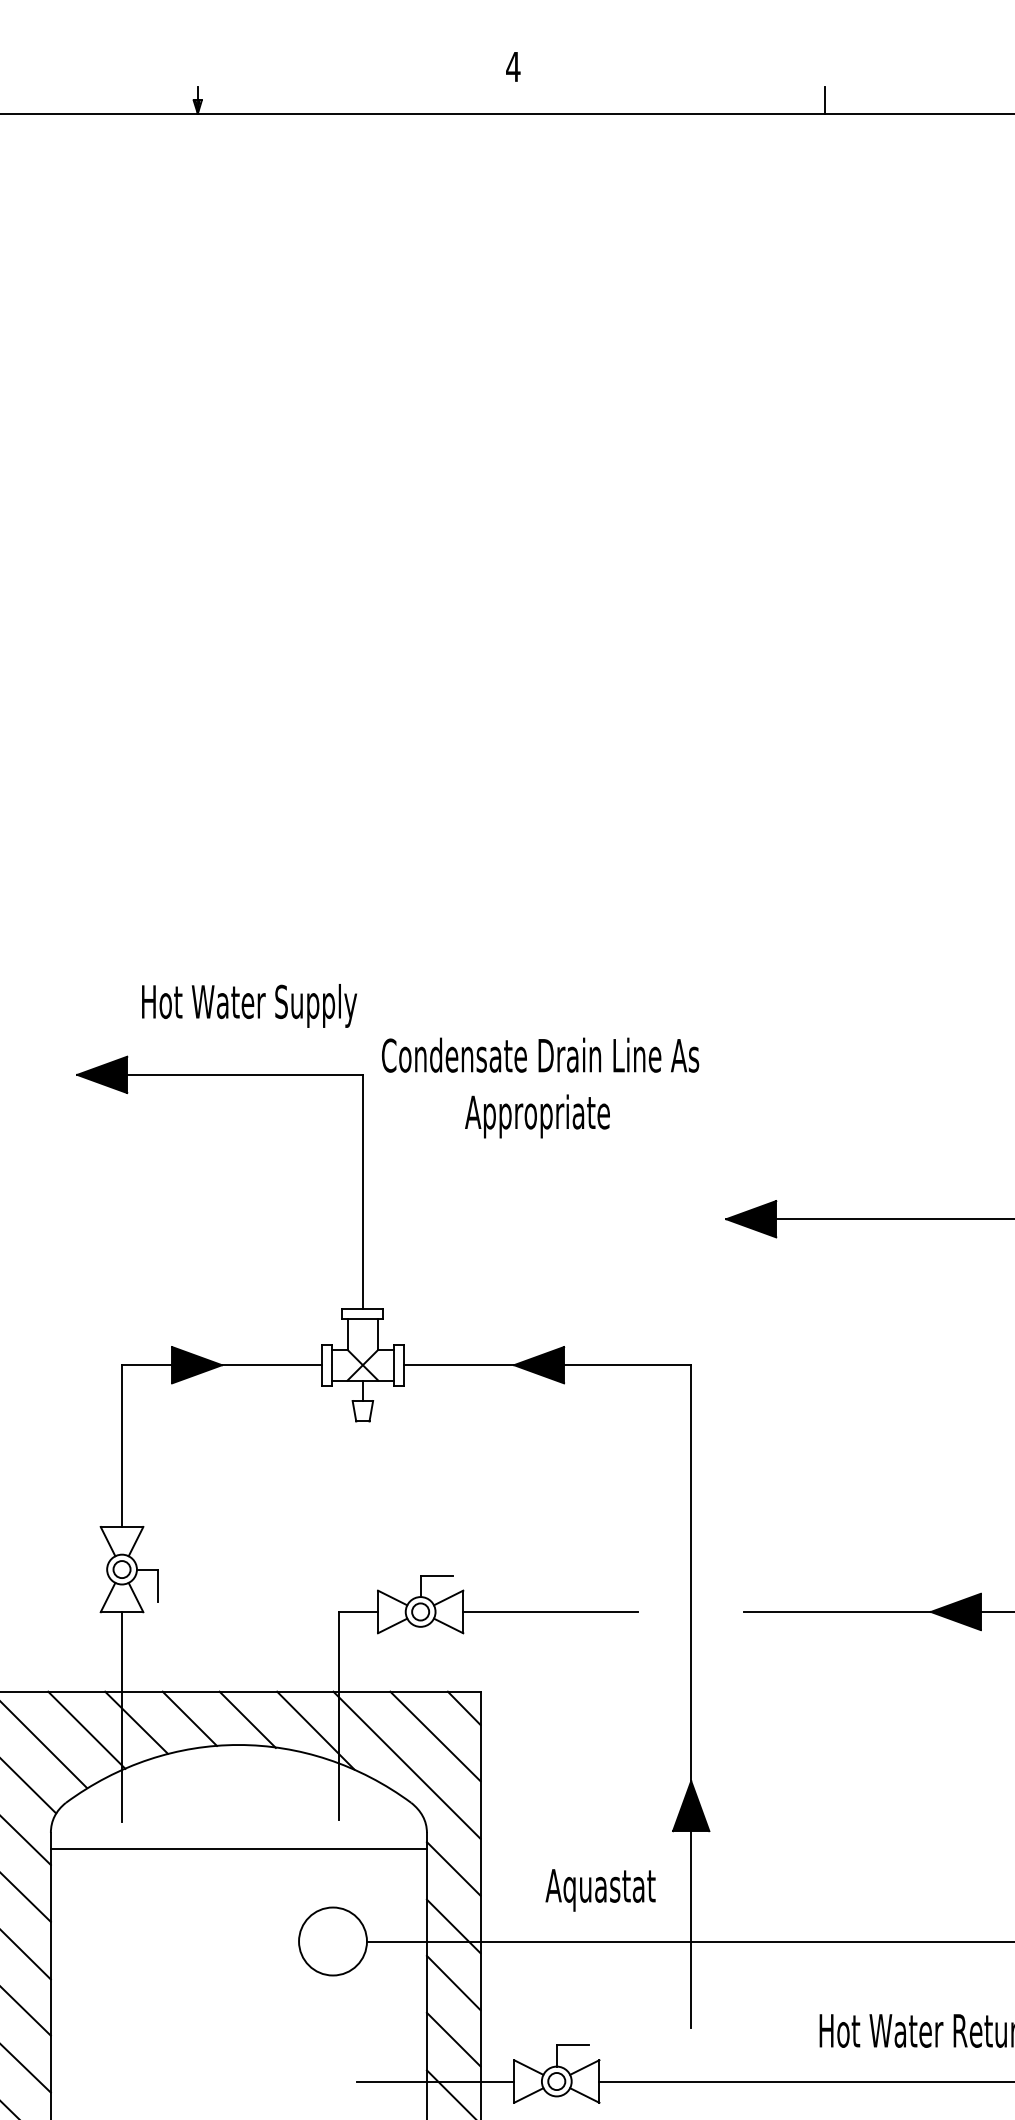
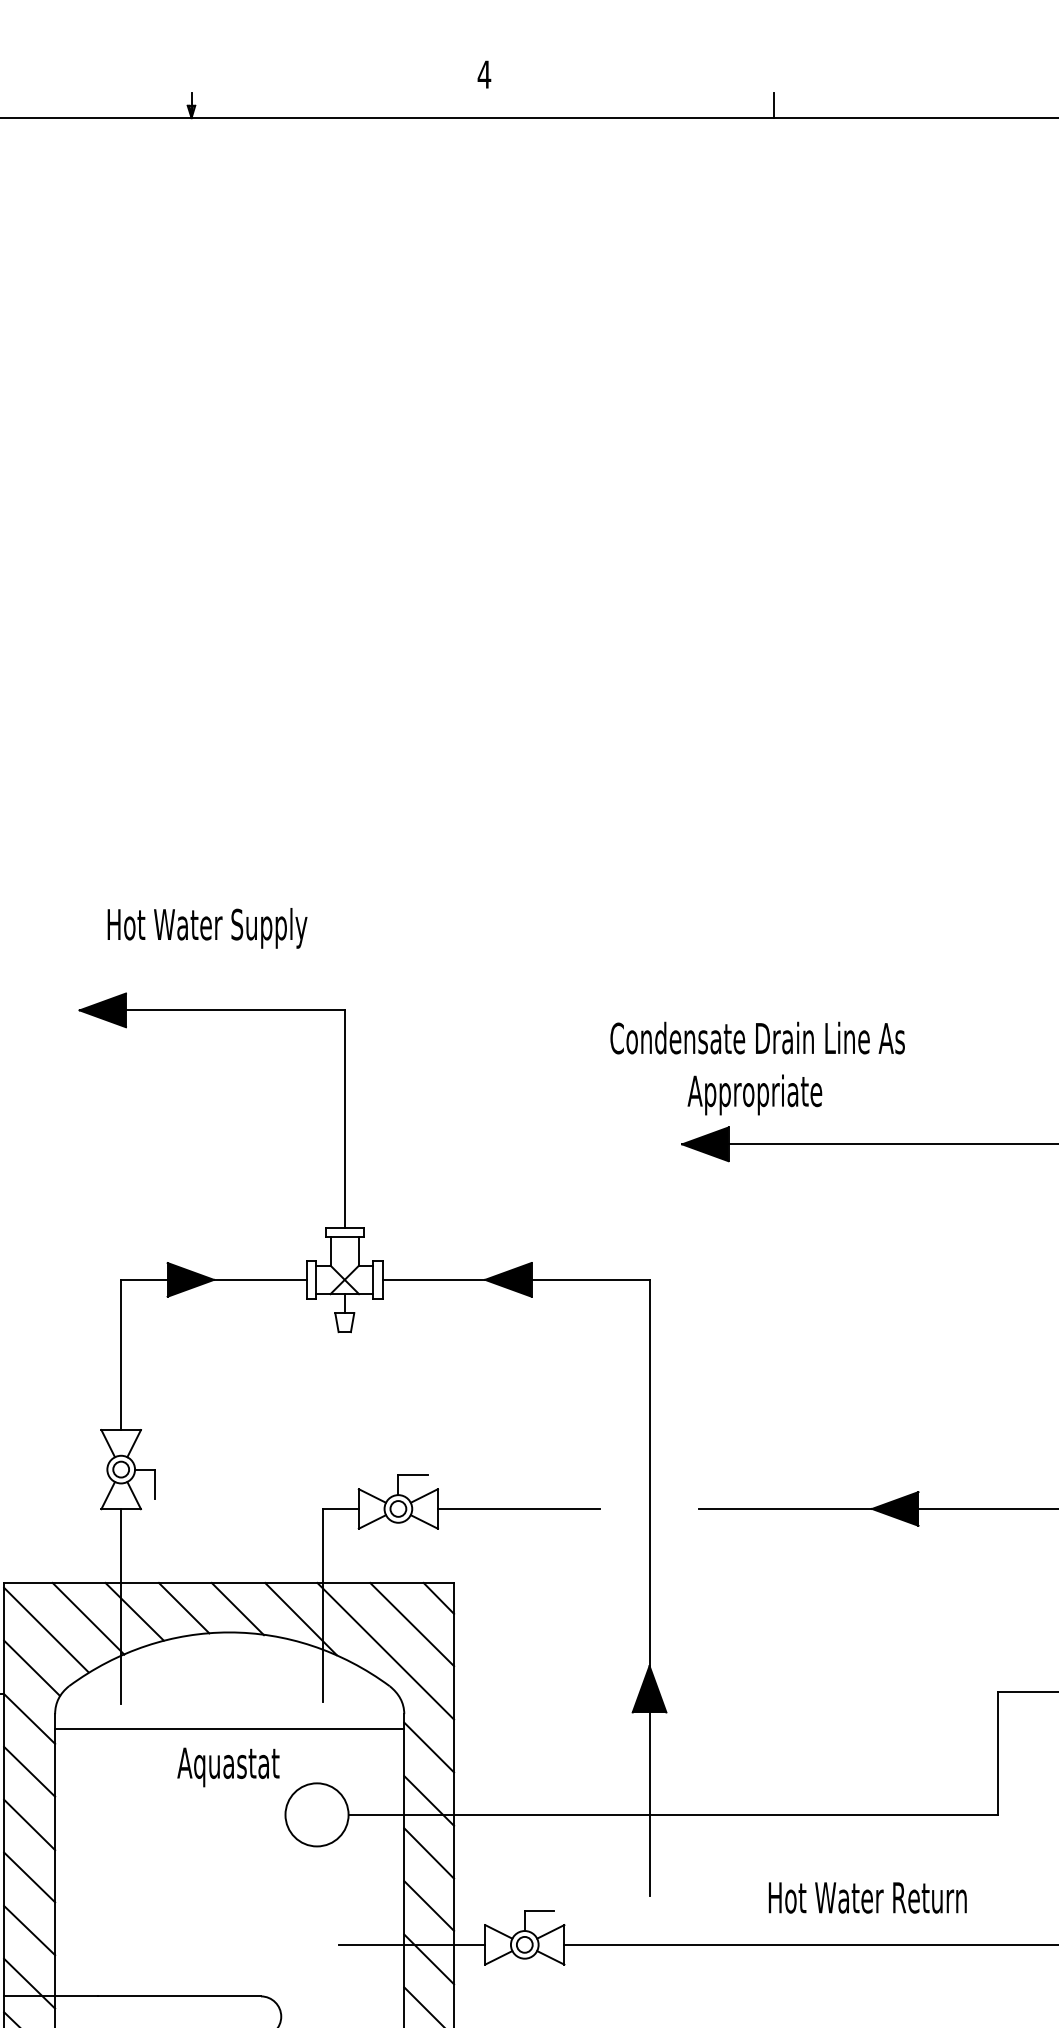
text: (249, 1006) -> (207, 928), moved
text: (540, 1087) -> (757, 1068), moved
text: (600, 1890) -> (228, 1767), moved

